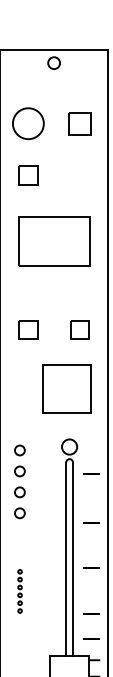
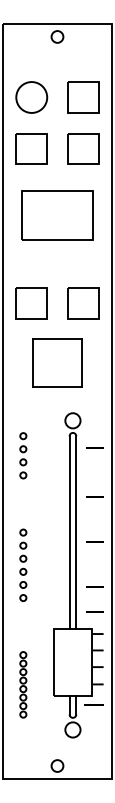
part: (80, 123) -> (83, 97), size x1.43
part: (28, 174) -> (31, 148), size x1.67
part: (80, 174) -> (83, 148), added
part: (28, 329) -> (31, 303), size x1.67
part: (80, 329) -> (83, 303), size x1.67
part: (67, 388) -> (57, 362), moved
part: (20, 481) -> (23, 455), size x0.62
part: (20, 590) -> (23, 564), size x1.67

